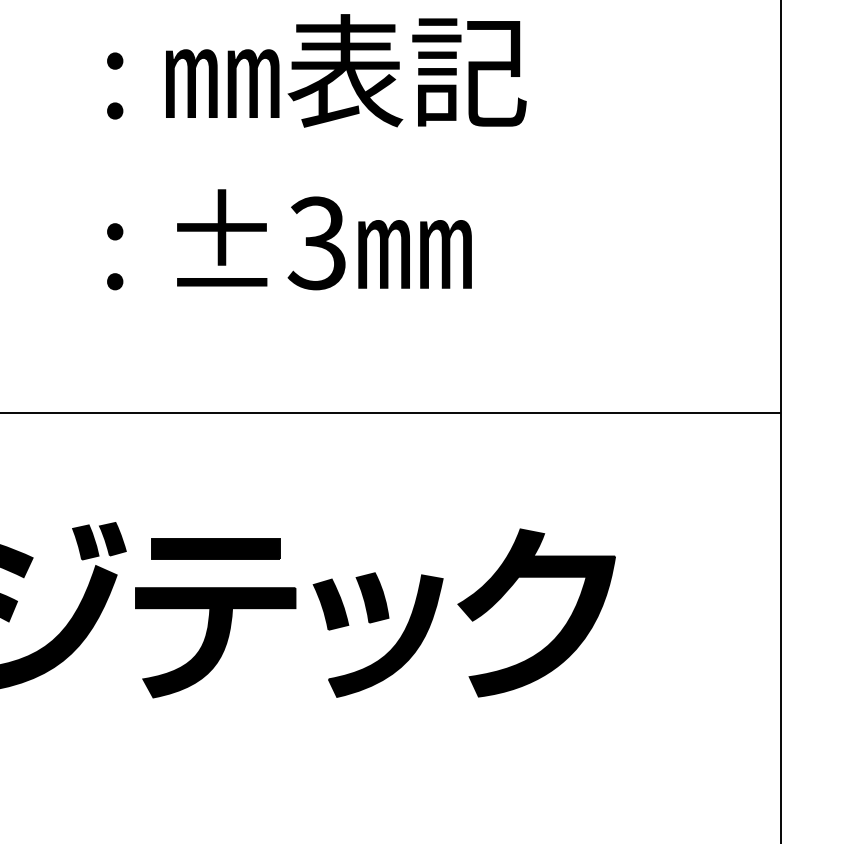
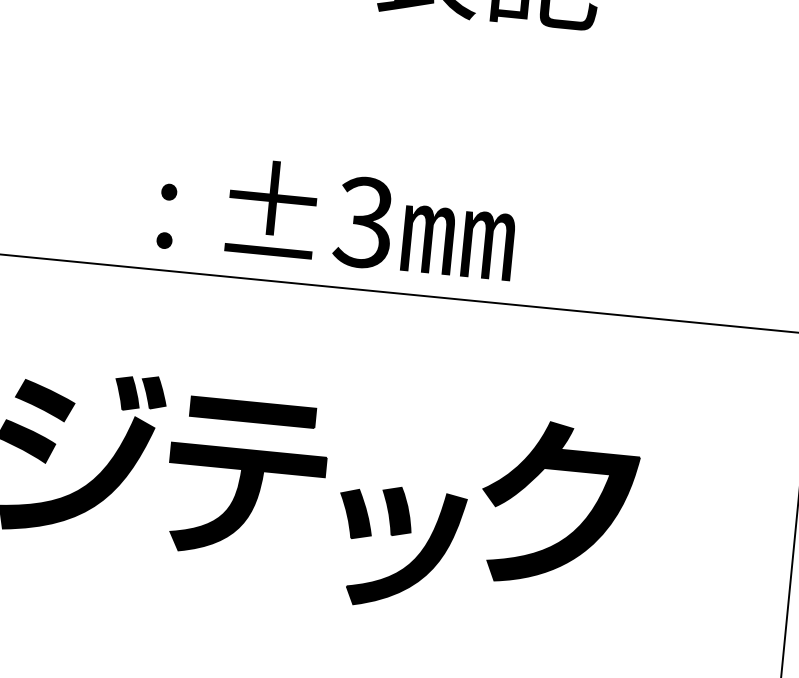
text: (289, 239) -> (337, 216), moved
part: (375, 622) -> (397, 535), moved

